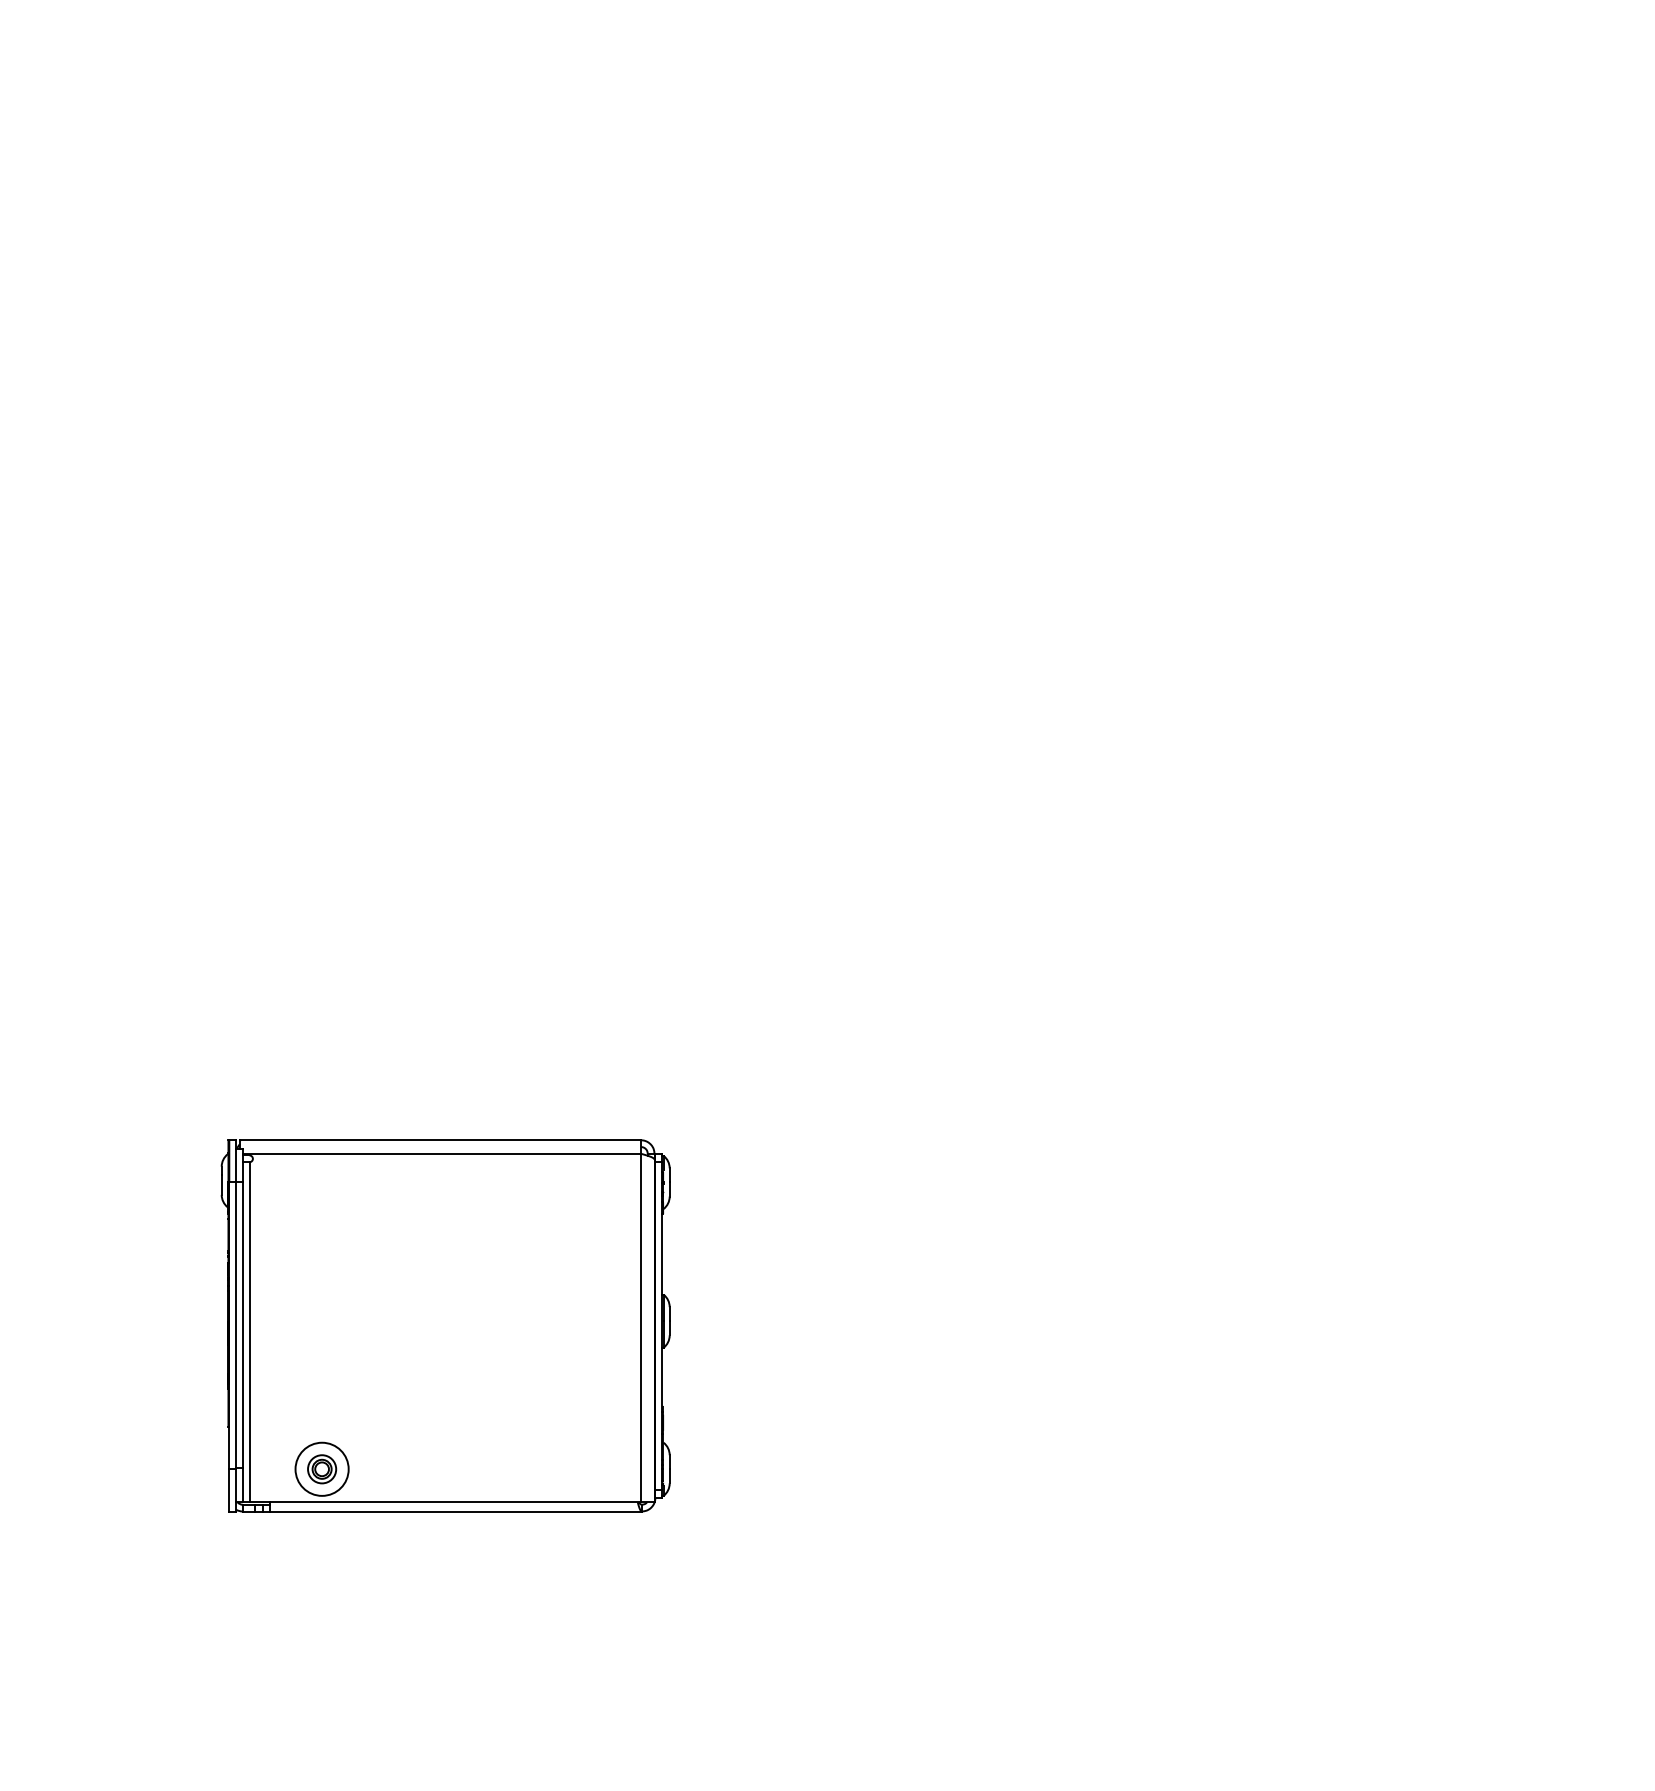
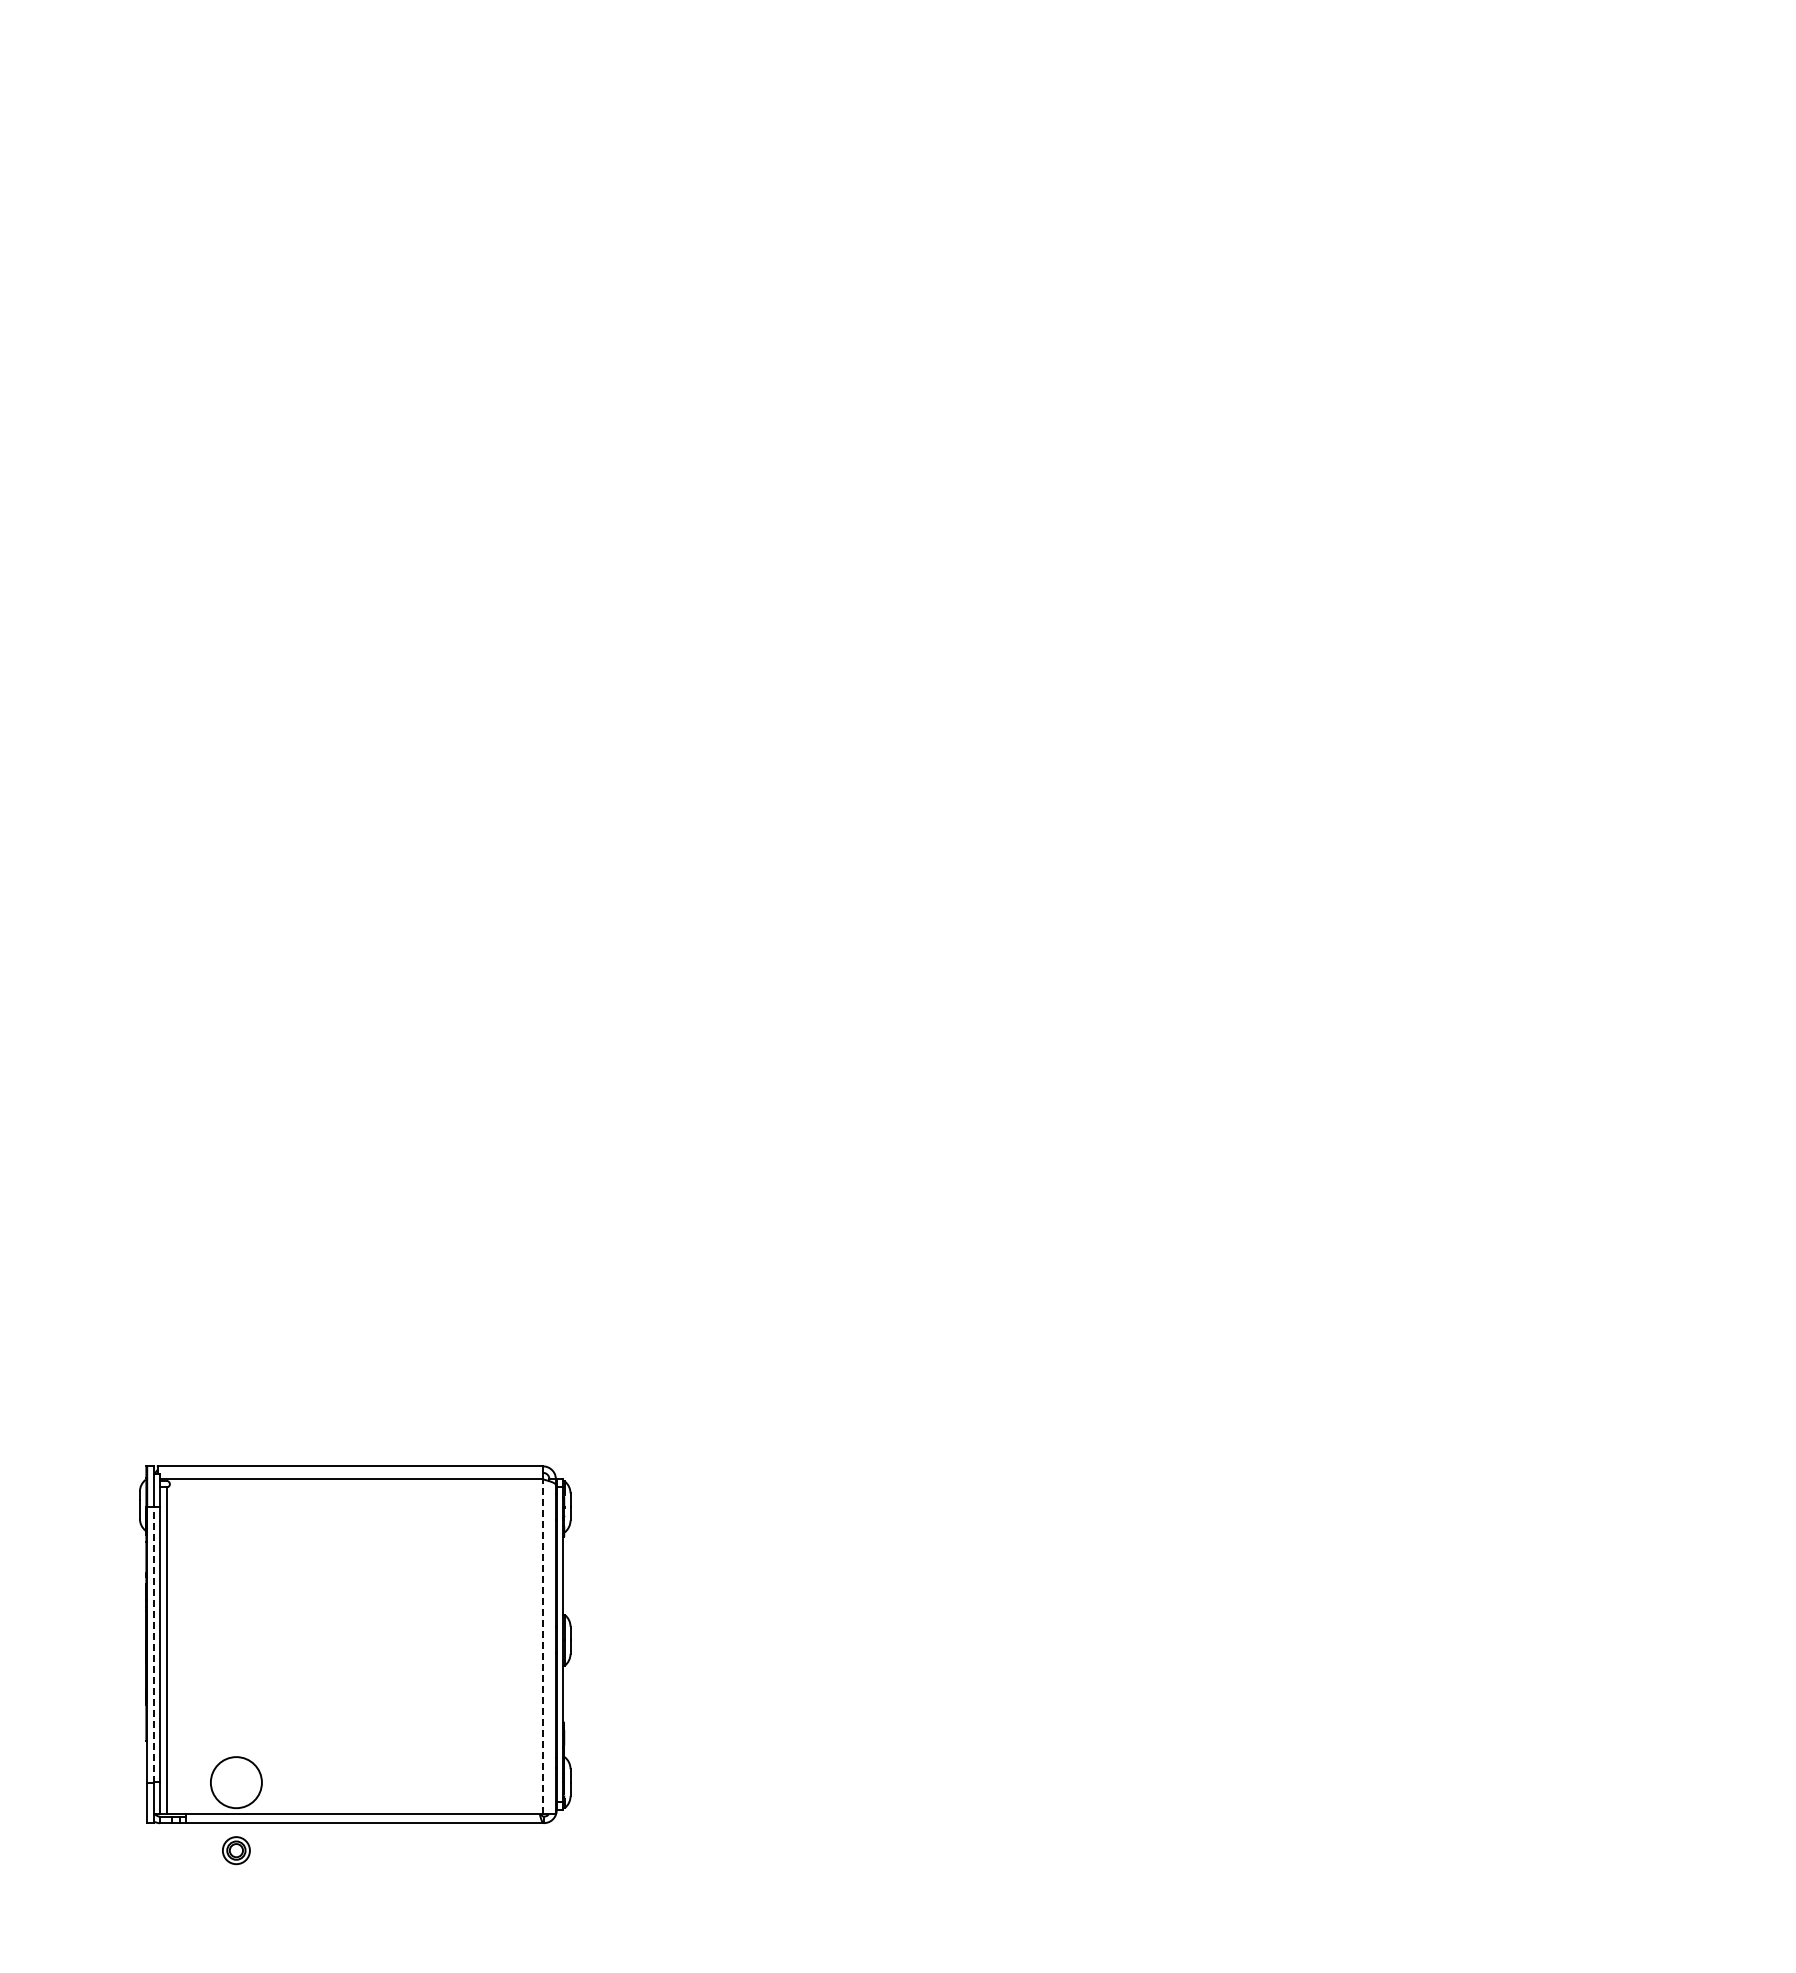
line: (235, 1325) -> (153, 1644), solid -> dashed
line: (640, 1327) -> (542, 1646), solid -> dashed
part: (322, 1469) -> (236, 1850), moved

